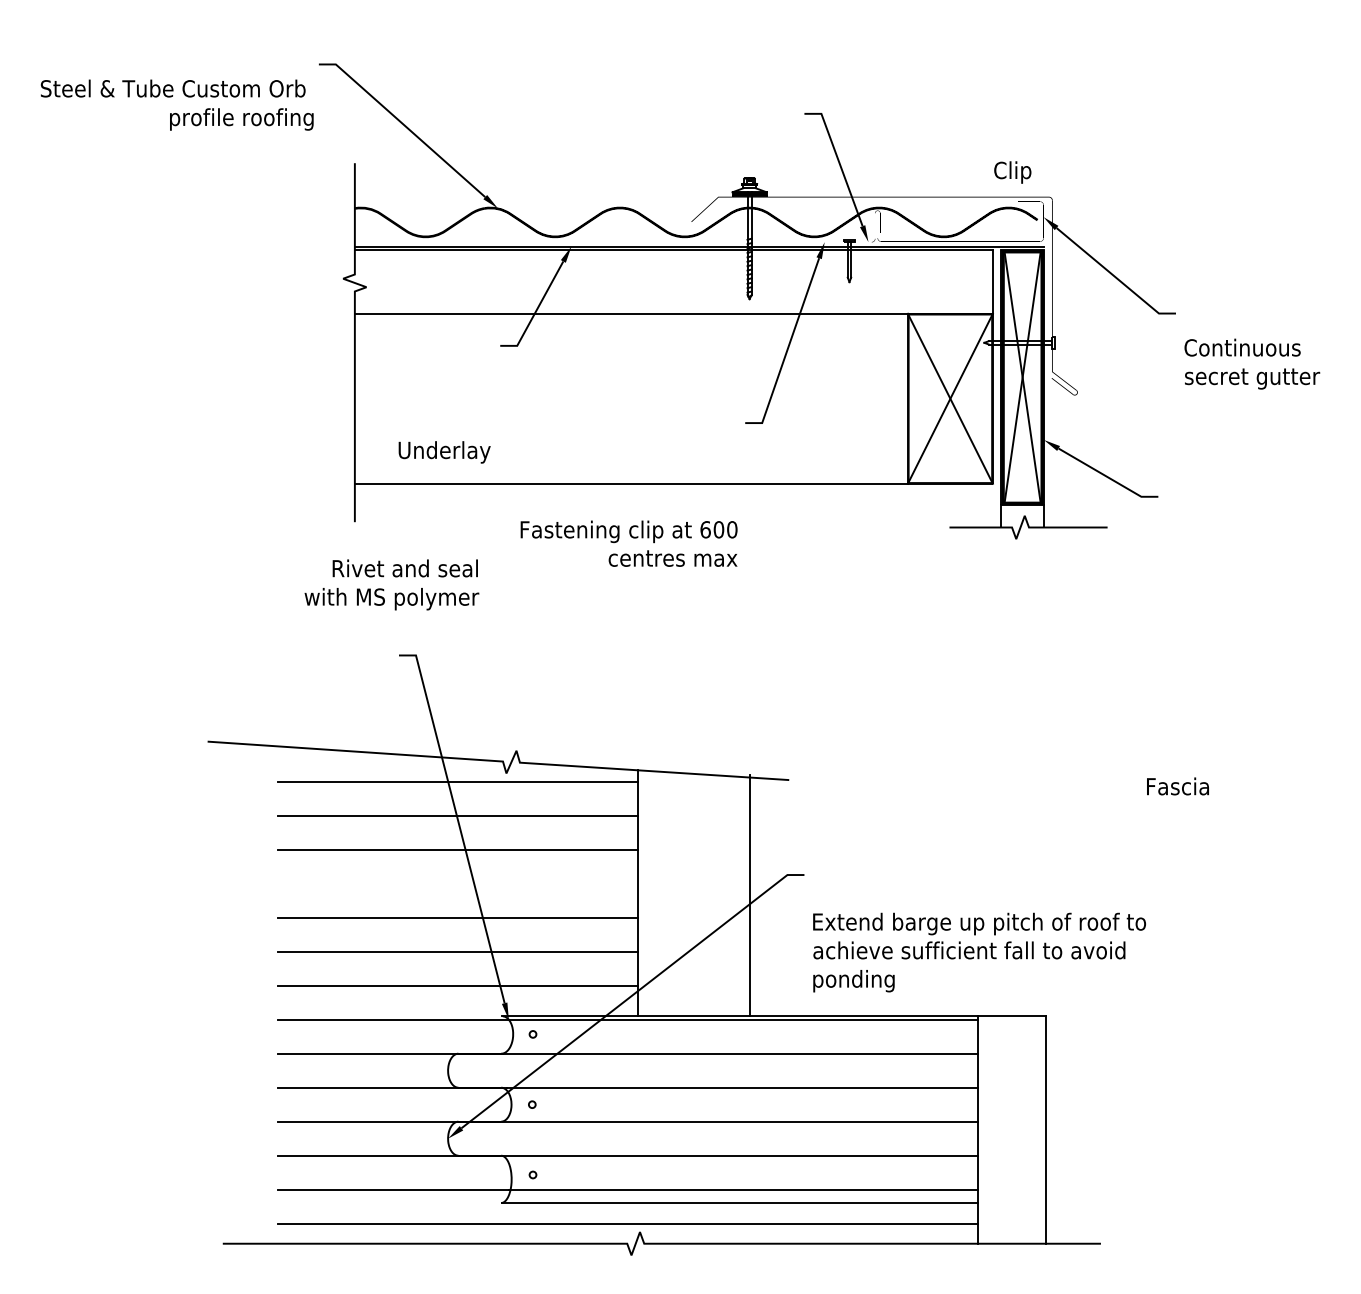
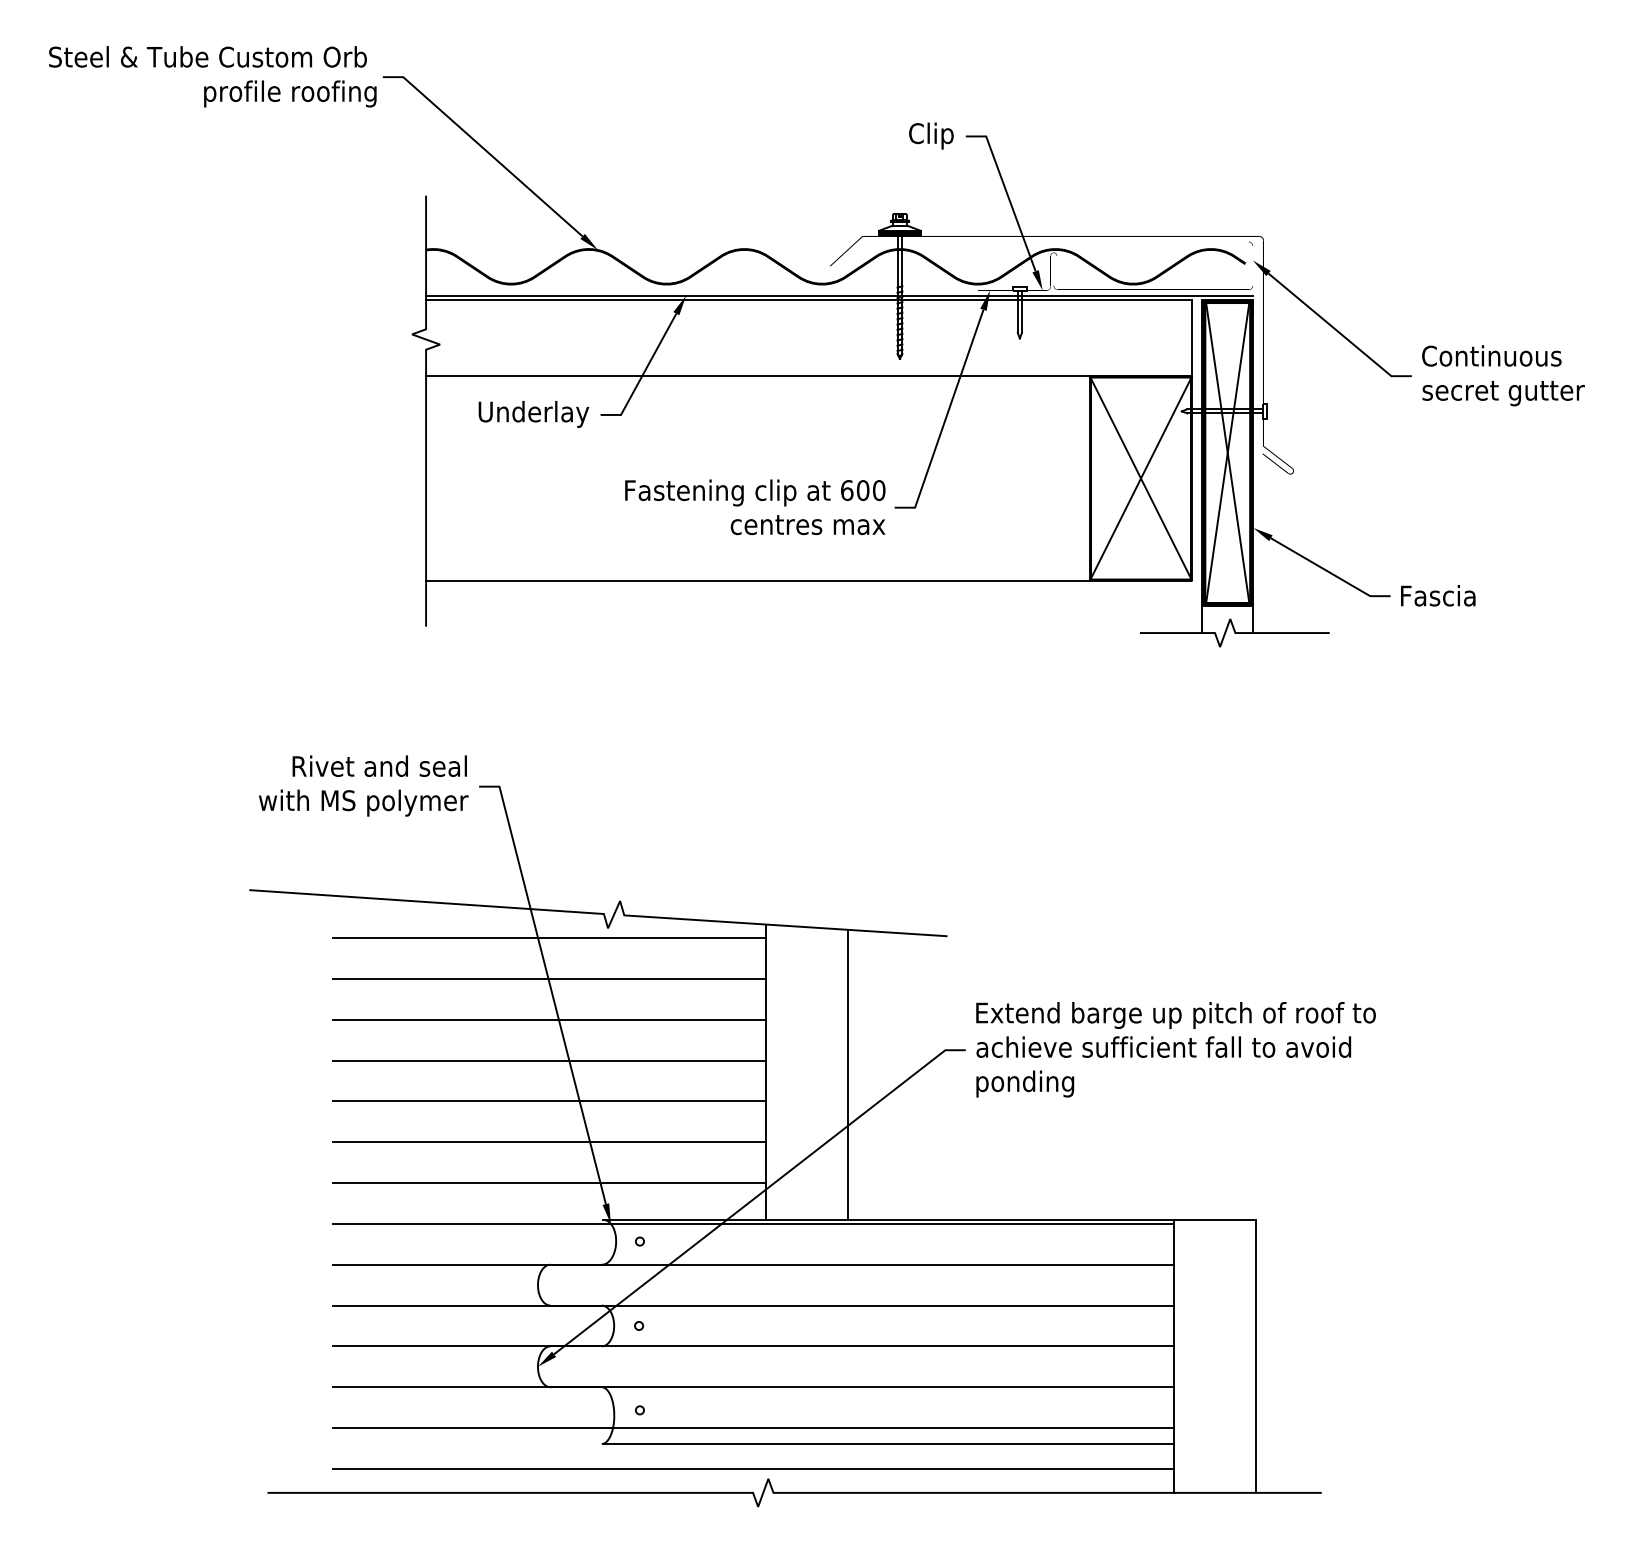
text: (176, 104) -> (211, 76), moved
text: (1012, 172) -> (931, 136), moved
text: (1252, 363) -> (1503, 374), moved
text: (444, 452) -> (533, 414), moved
text: (628, 543) -> (754, 506), moved
text: (391, 584) -> (363, 785), moved
text: (1177, 786) -> (1437, 595), moved
line: (457, 883) -> (549, 1060), added
line: (750, 895) -> (848, 1074), moved
text: (979, 952) -> (1175, 1049), moved

